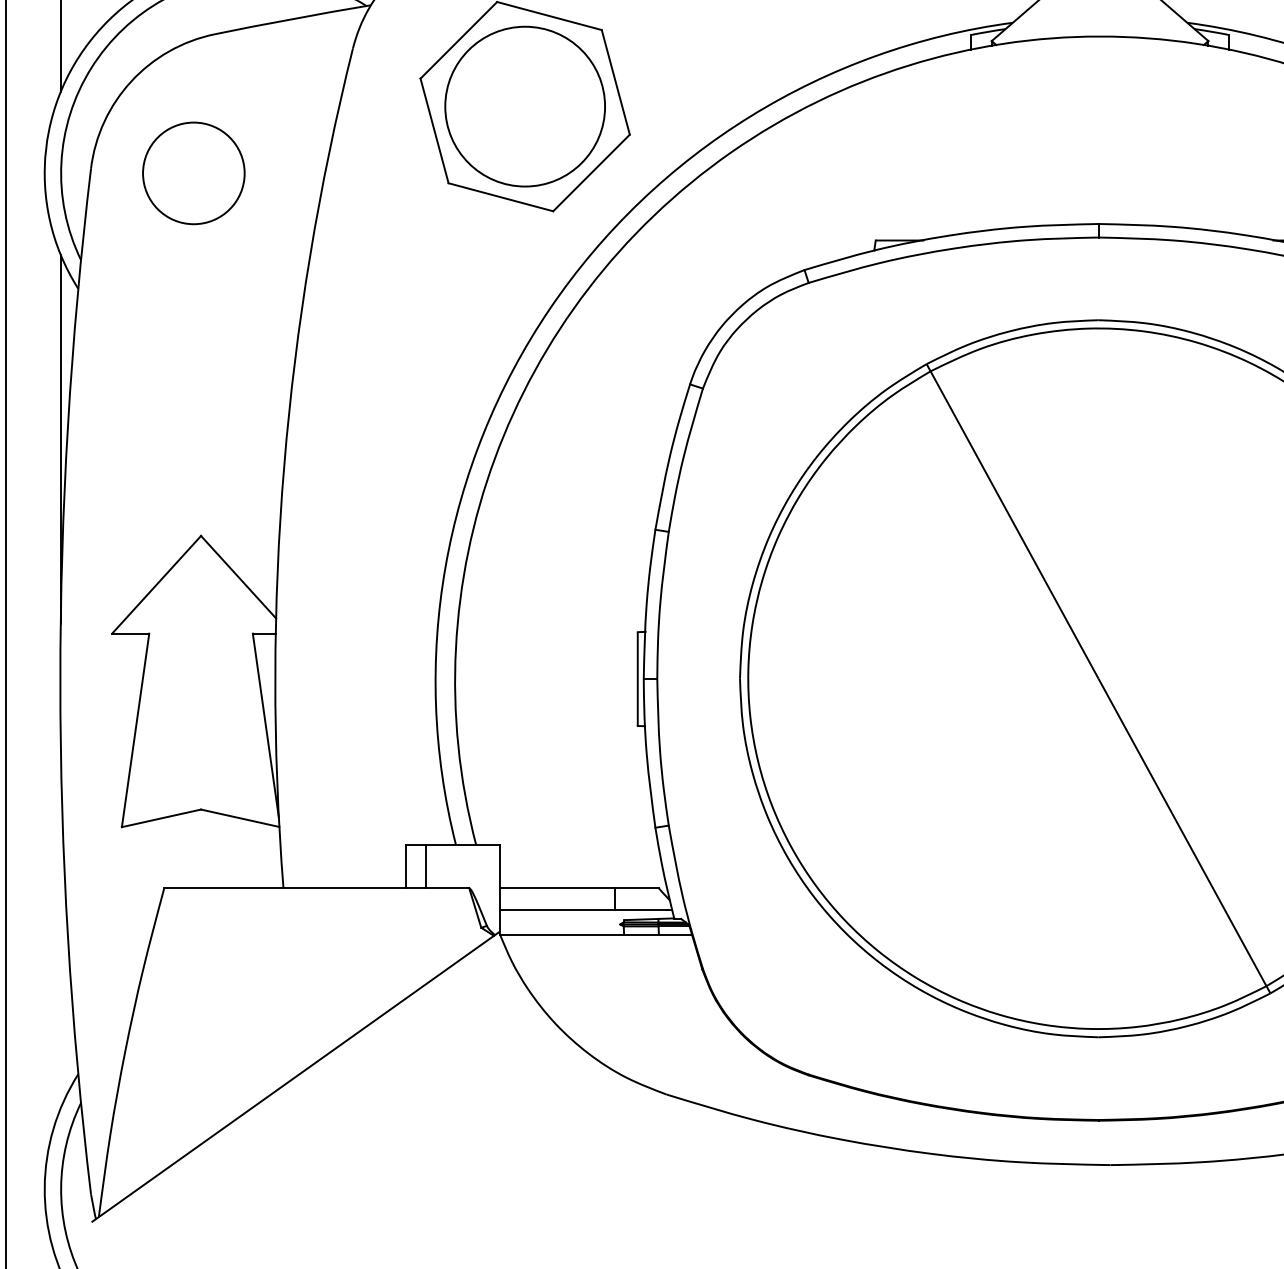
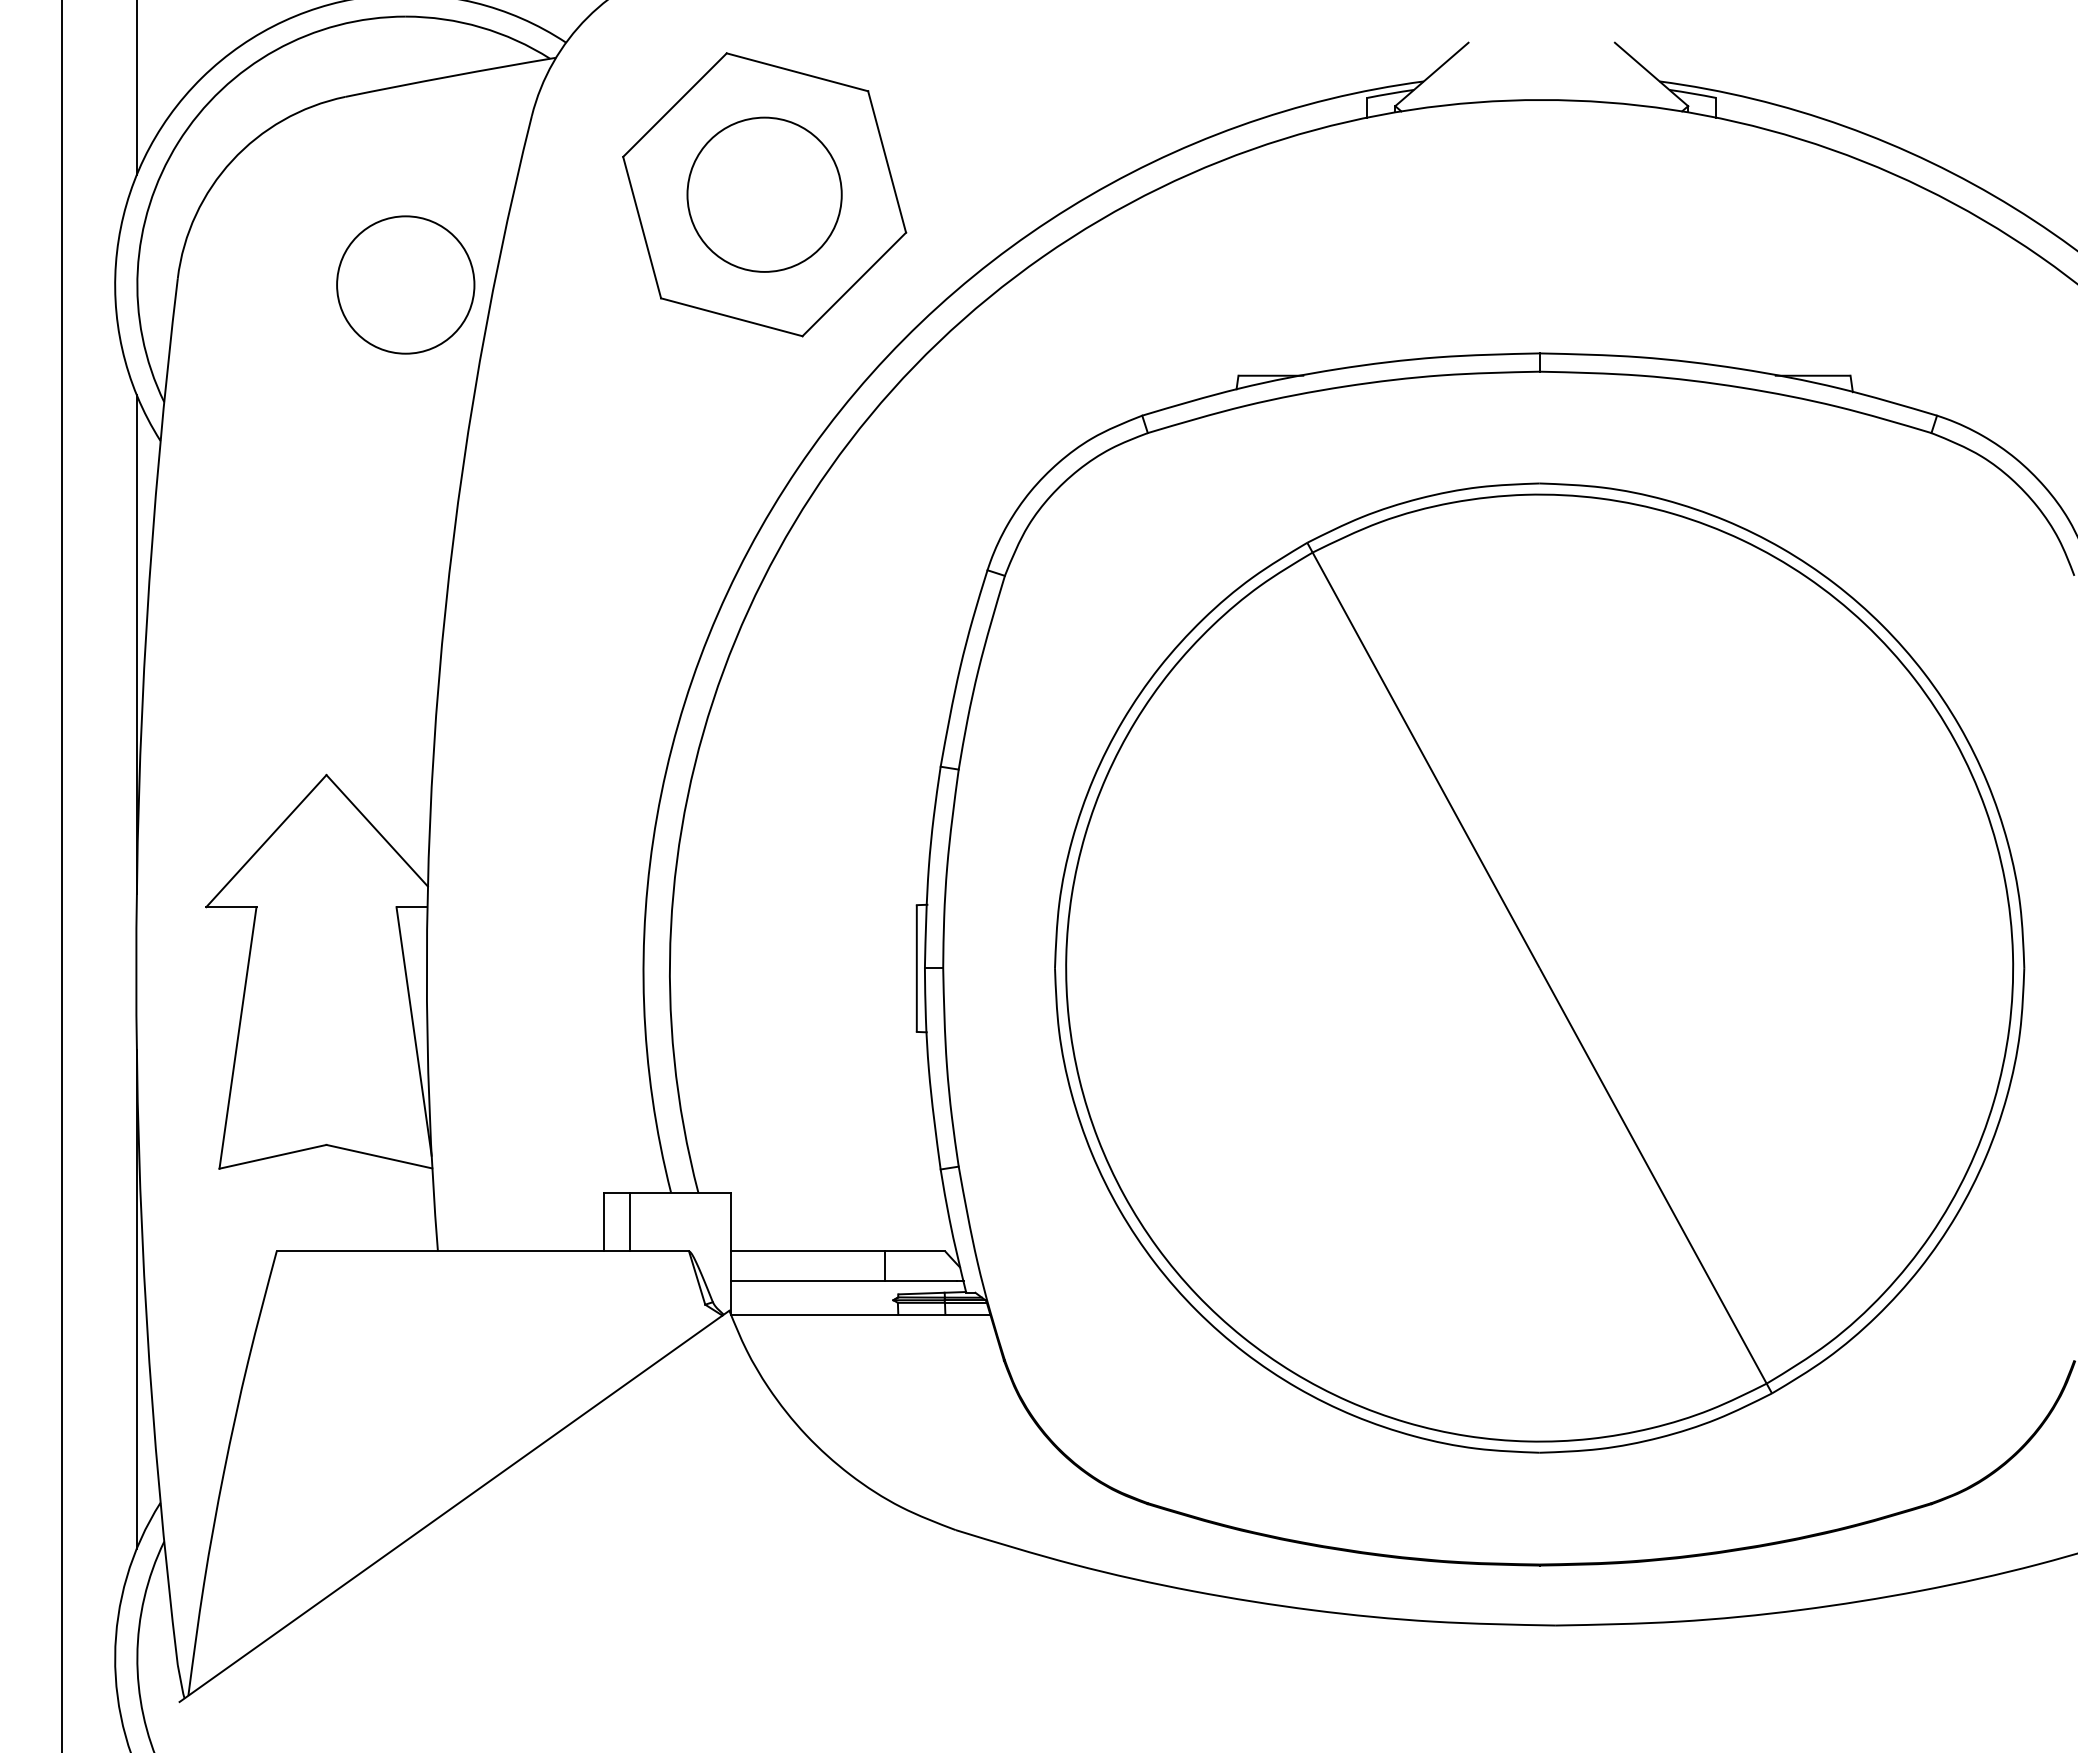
circle: (525, 106) -> (764, 194), size x0.71
circle: (193, 173) -> (405, 284), moved
line: (60, 923) -> (136, 1299), added

